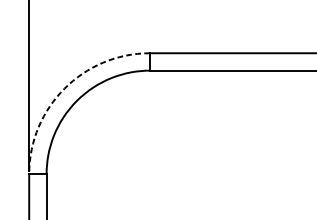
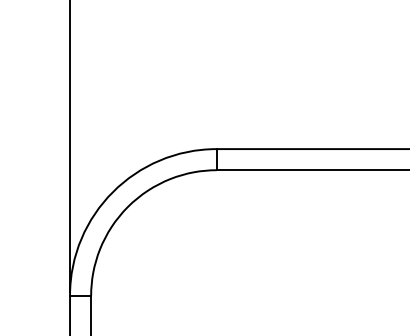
arc: (64, 89) -> (112, 192), dashed -> solid

